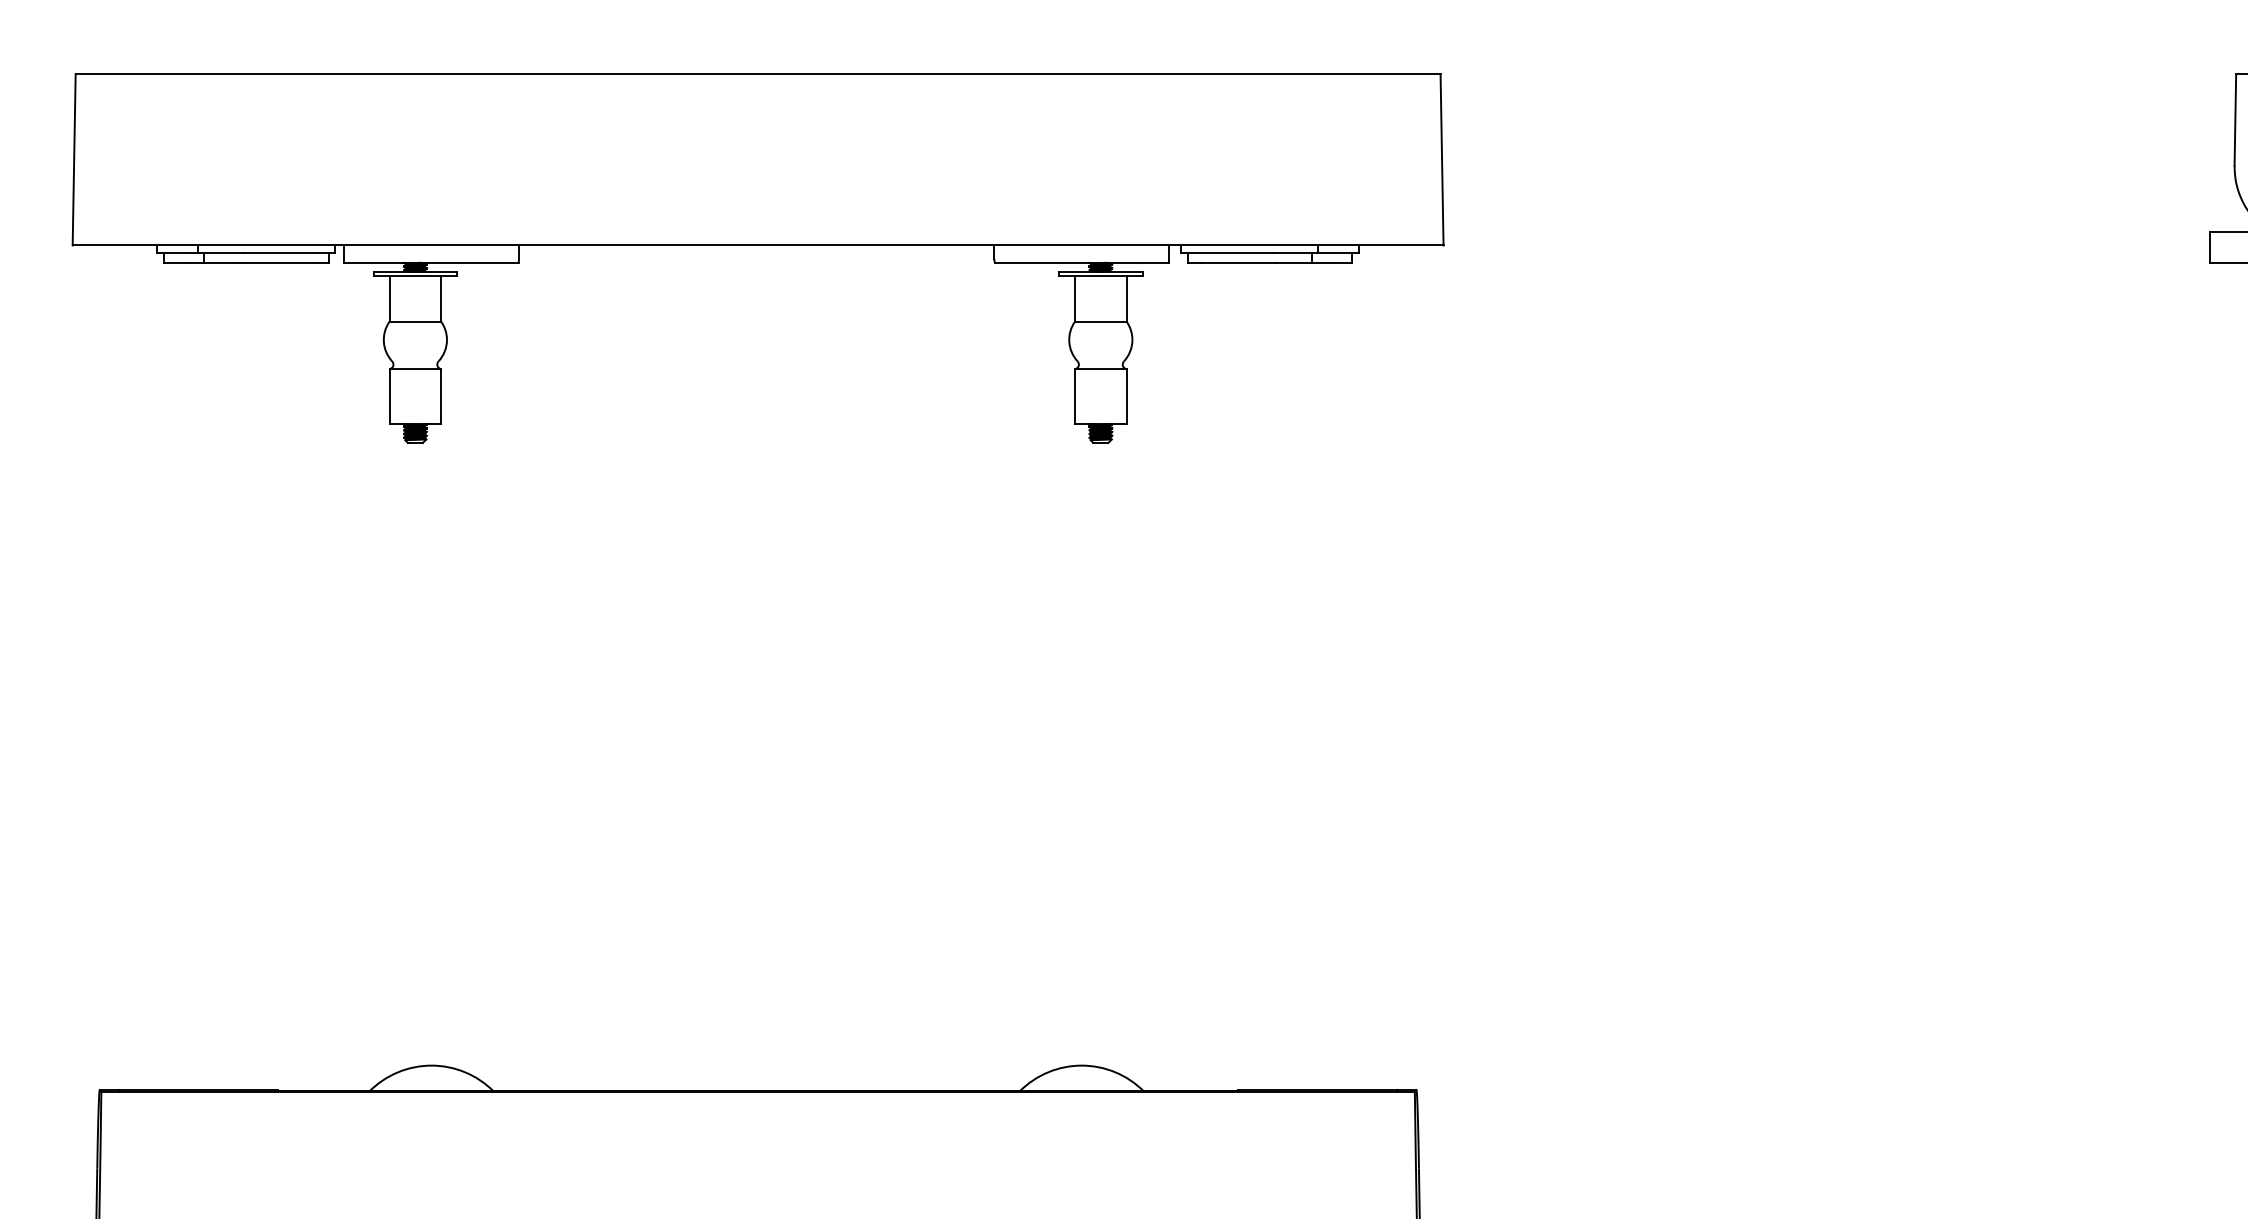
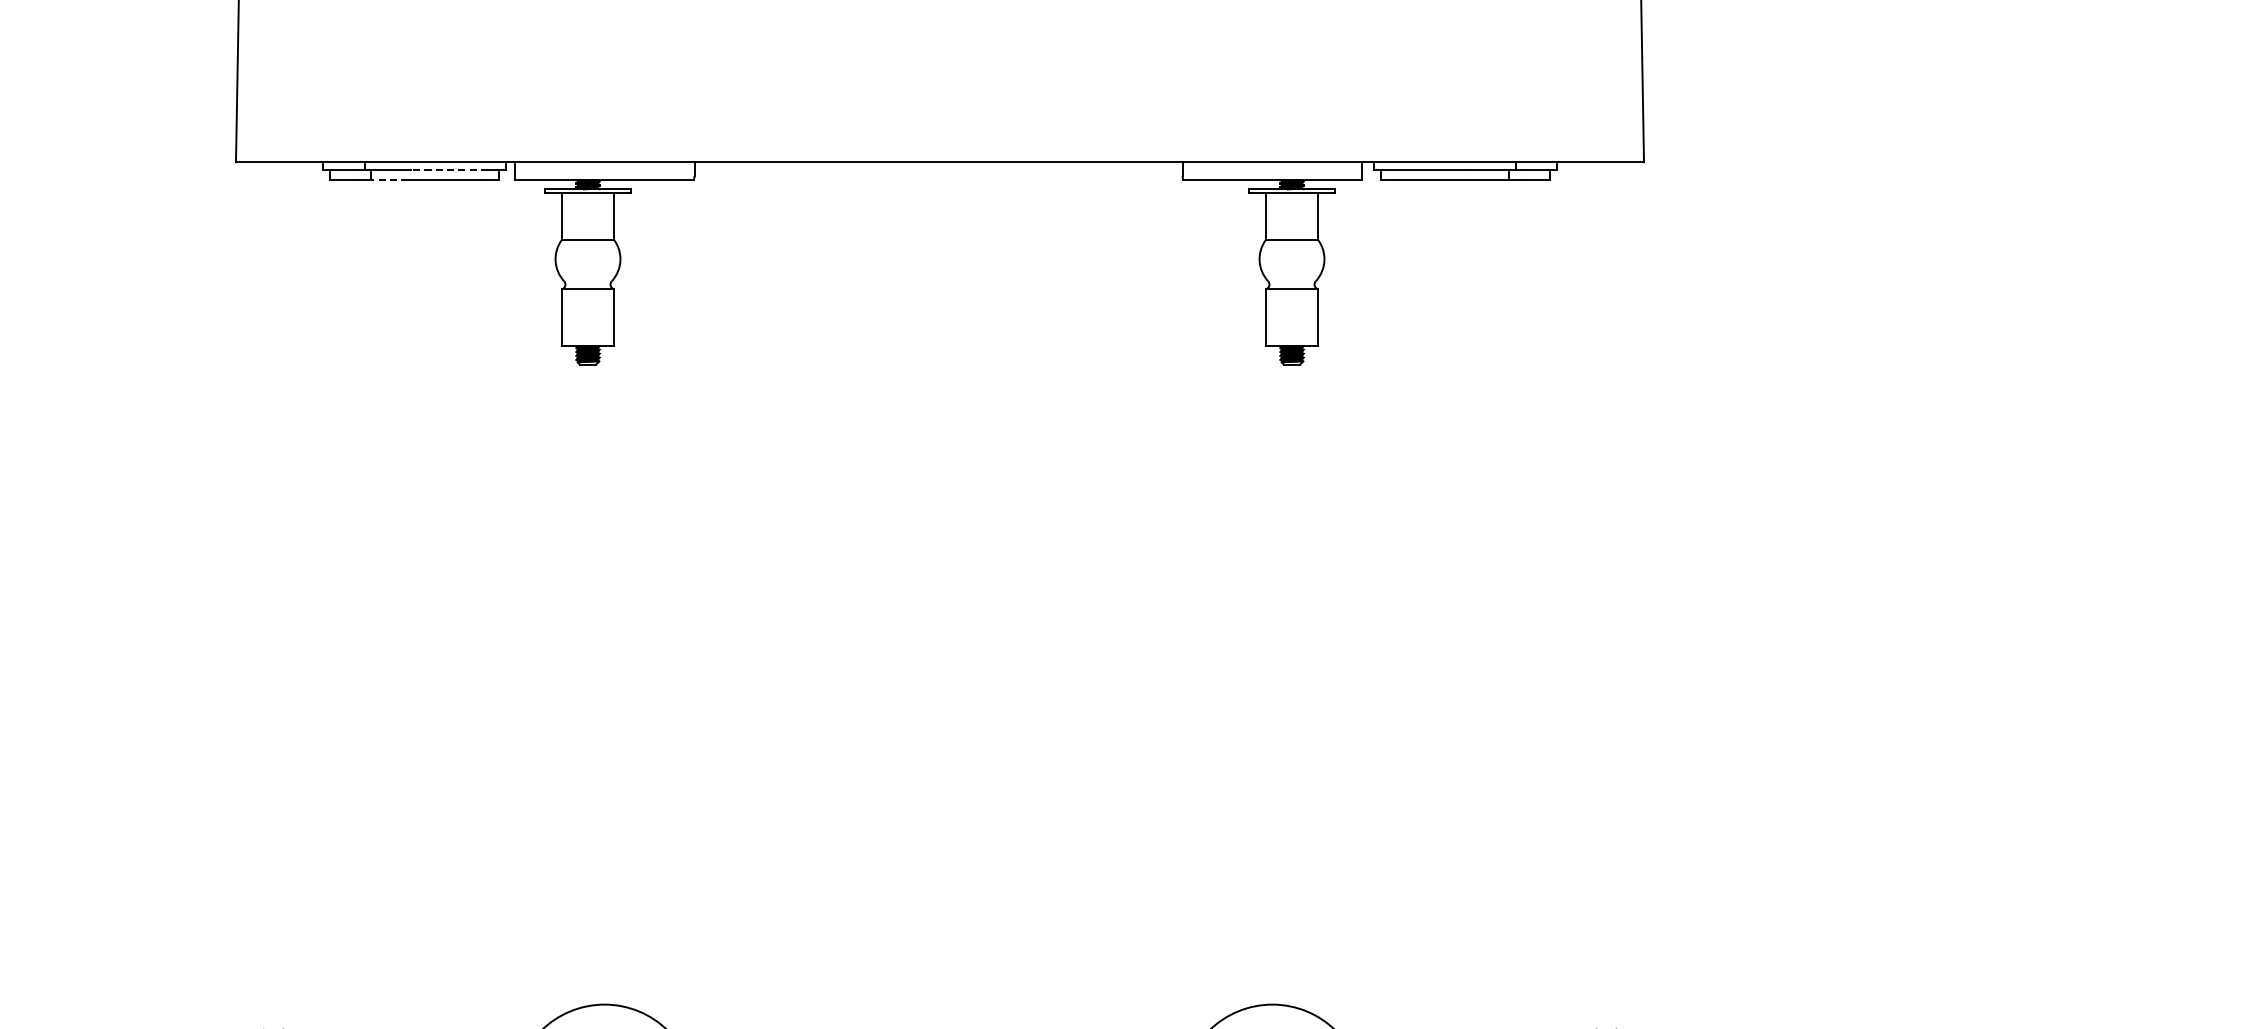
line: (280, 253) -> (449, 170), solid -> dashed
line: (222, 262) -> (389, 179), solid -> dashed

